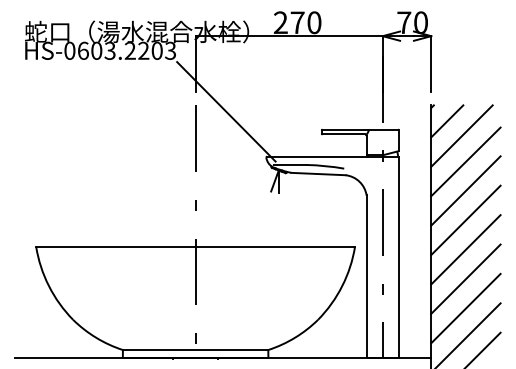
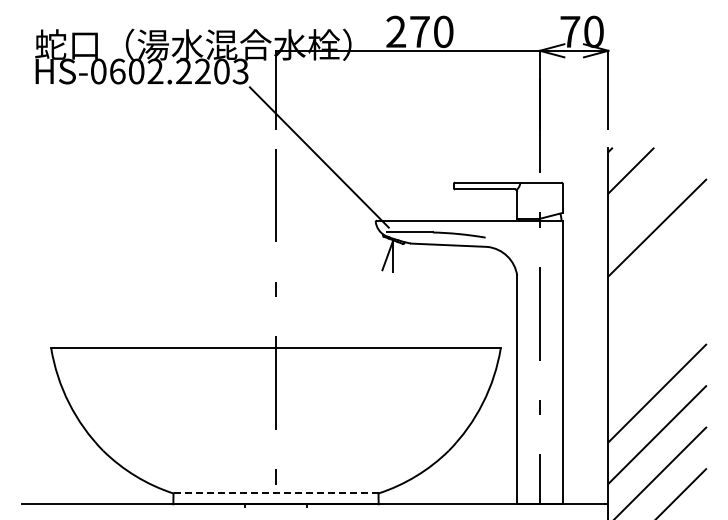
text: (110, 50) -> (155, 71), HS-0603.2203 -> HS-0602.2203
line: (461, 135) -> (651, 191), removed
line: (466, 191) -> (657, 269), removed
line: (466, 220) -> (657, 310), removed
line: (466, 249) -> (657, 351), removed
line: (195, 350) -> (276, 493), solid -> dashed

